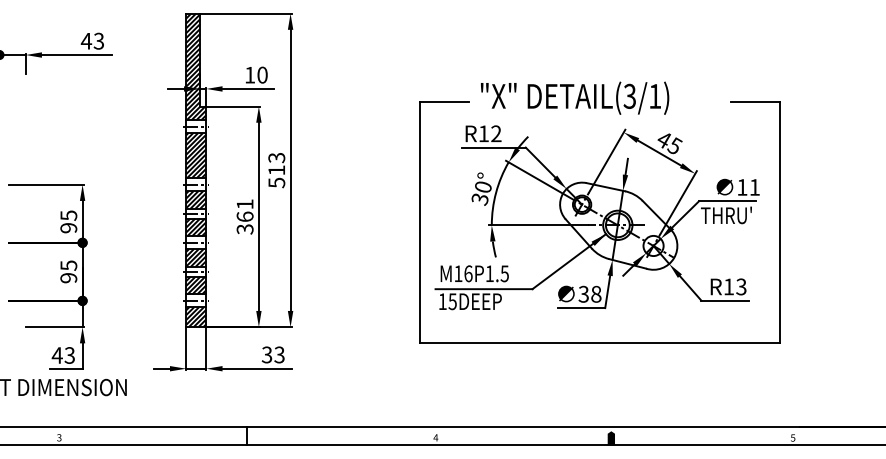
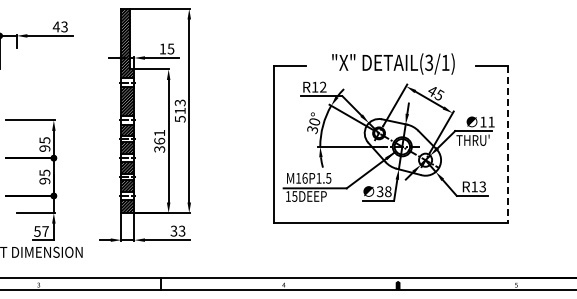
text: (261, 74) -> (170, 48), 10 -> 15
text: (575, 97) -> (393, 63), moved
line: (780, 223) -> (508, 145), solid -> dashed
text: (62, 355) -> (40, 231), 43 -> 57

